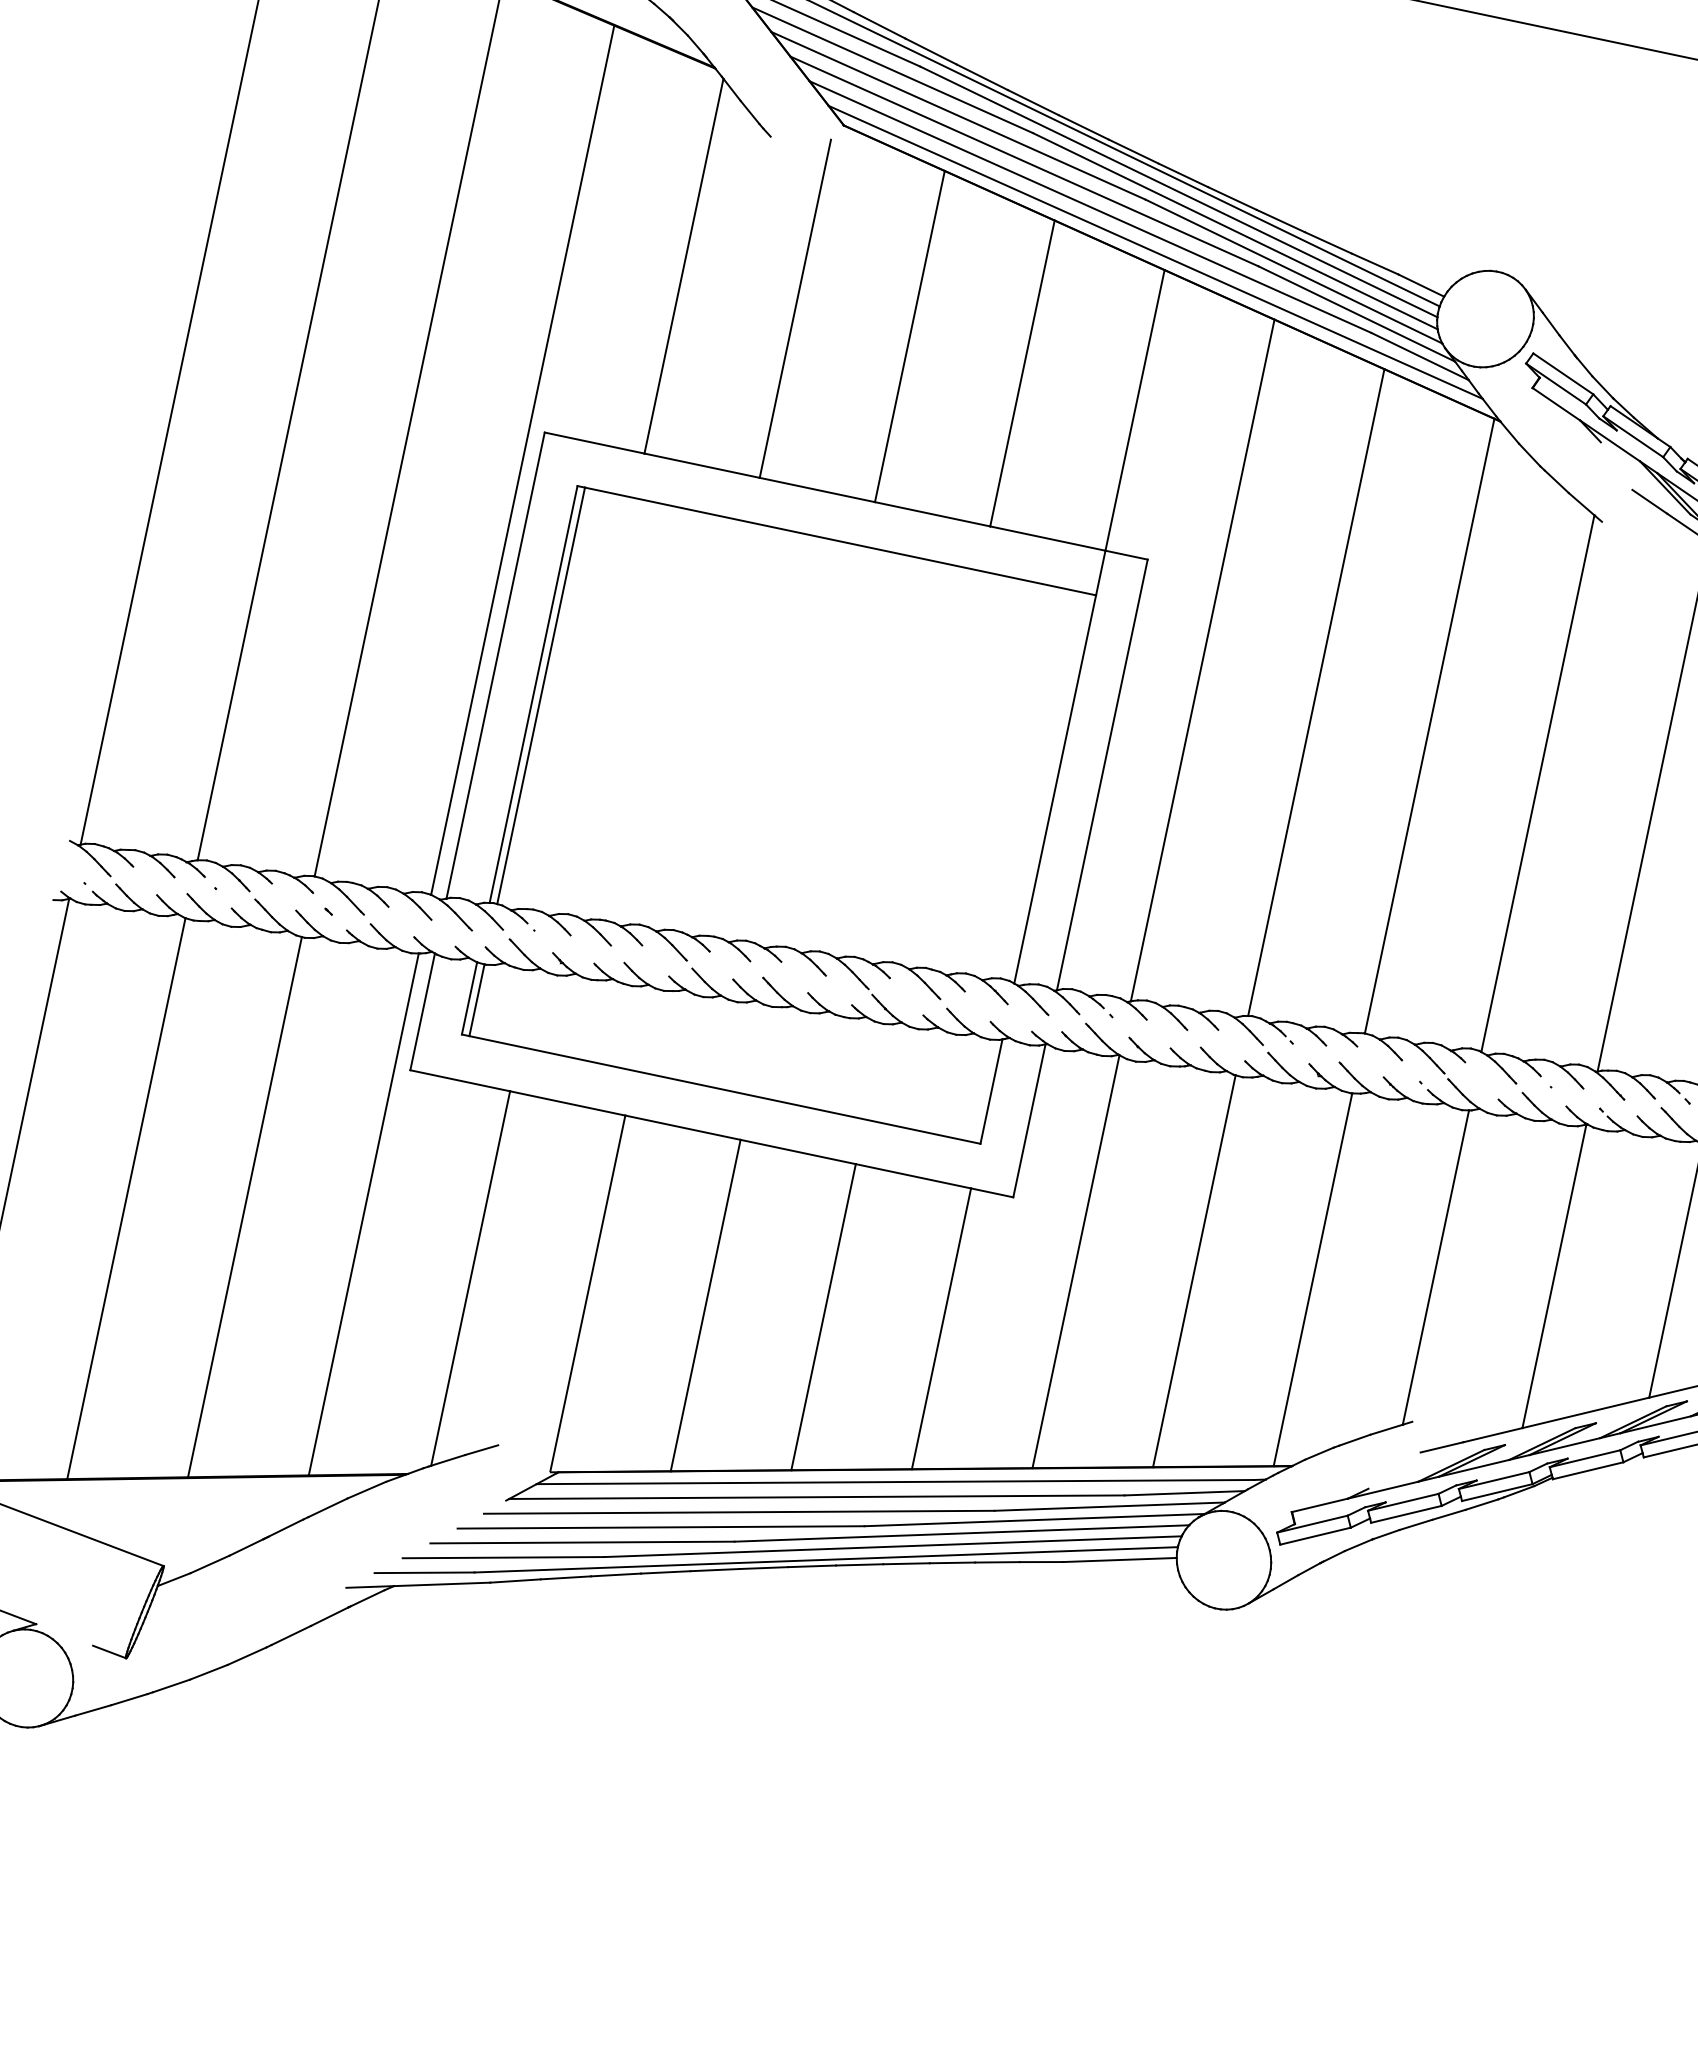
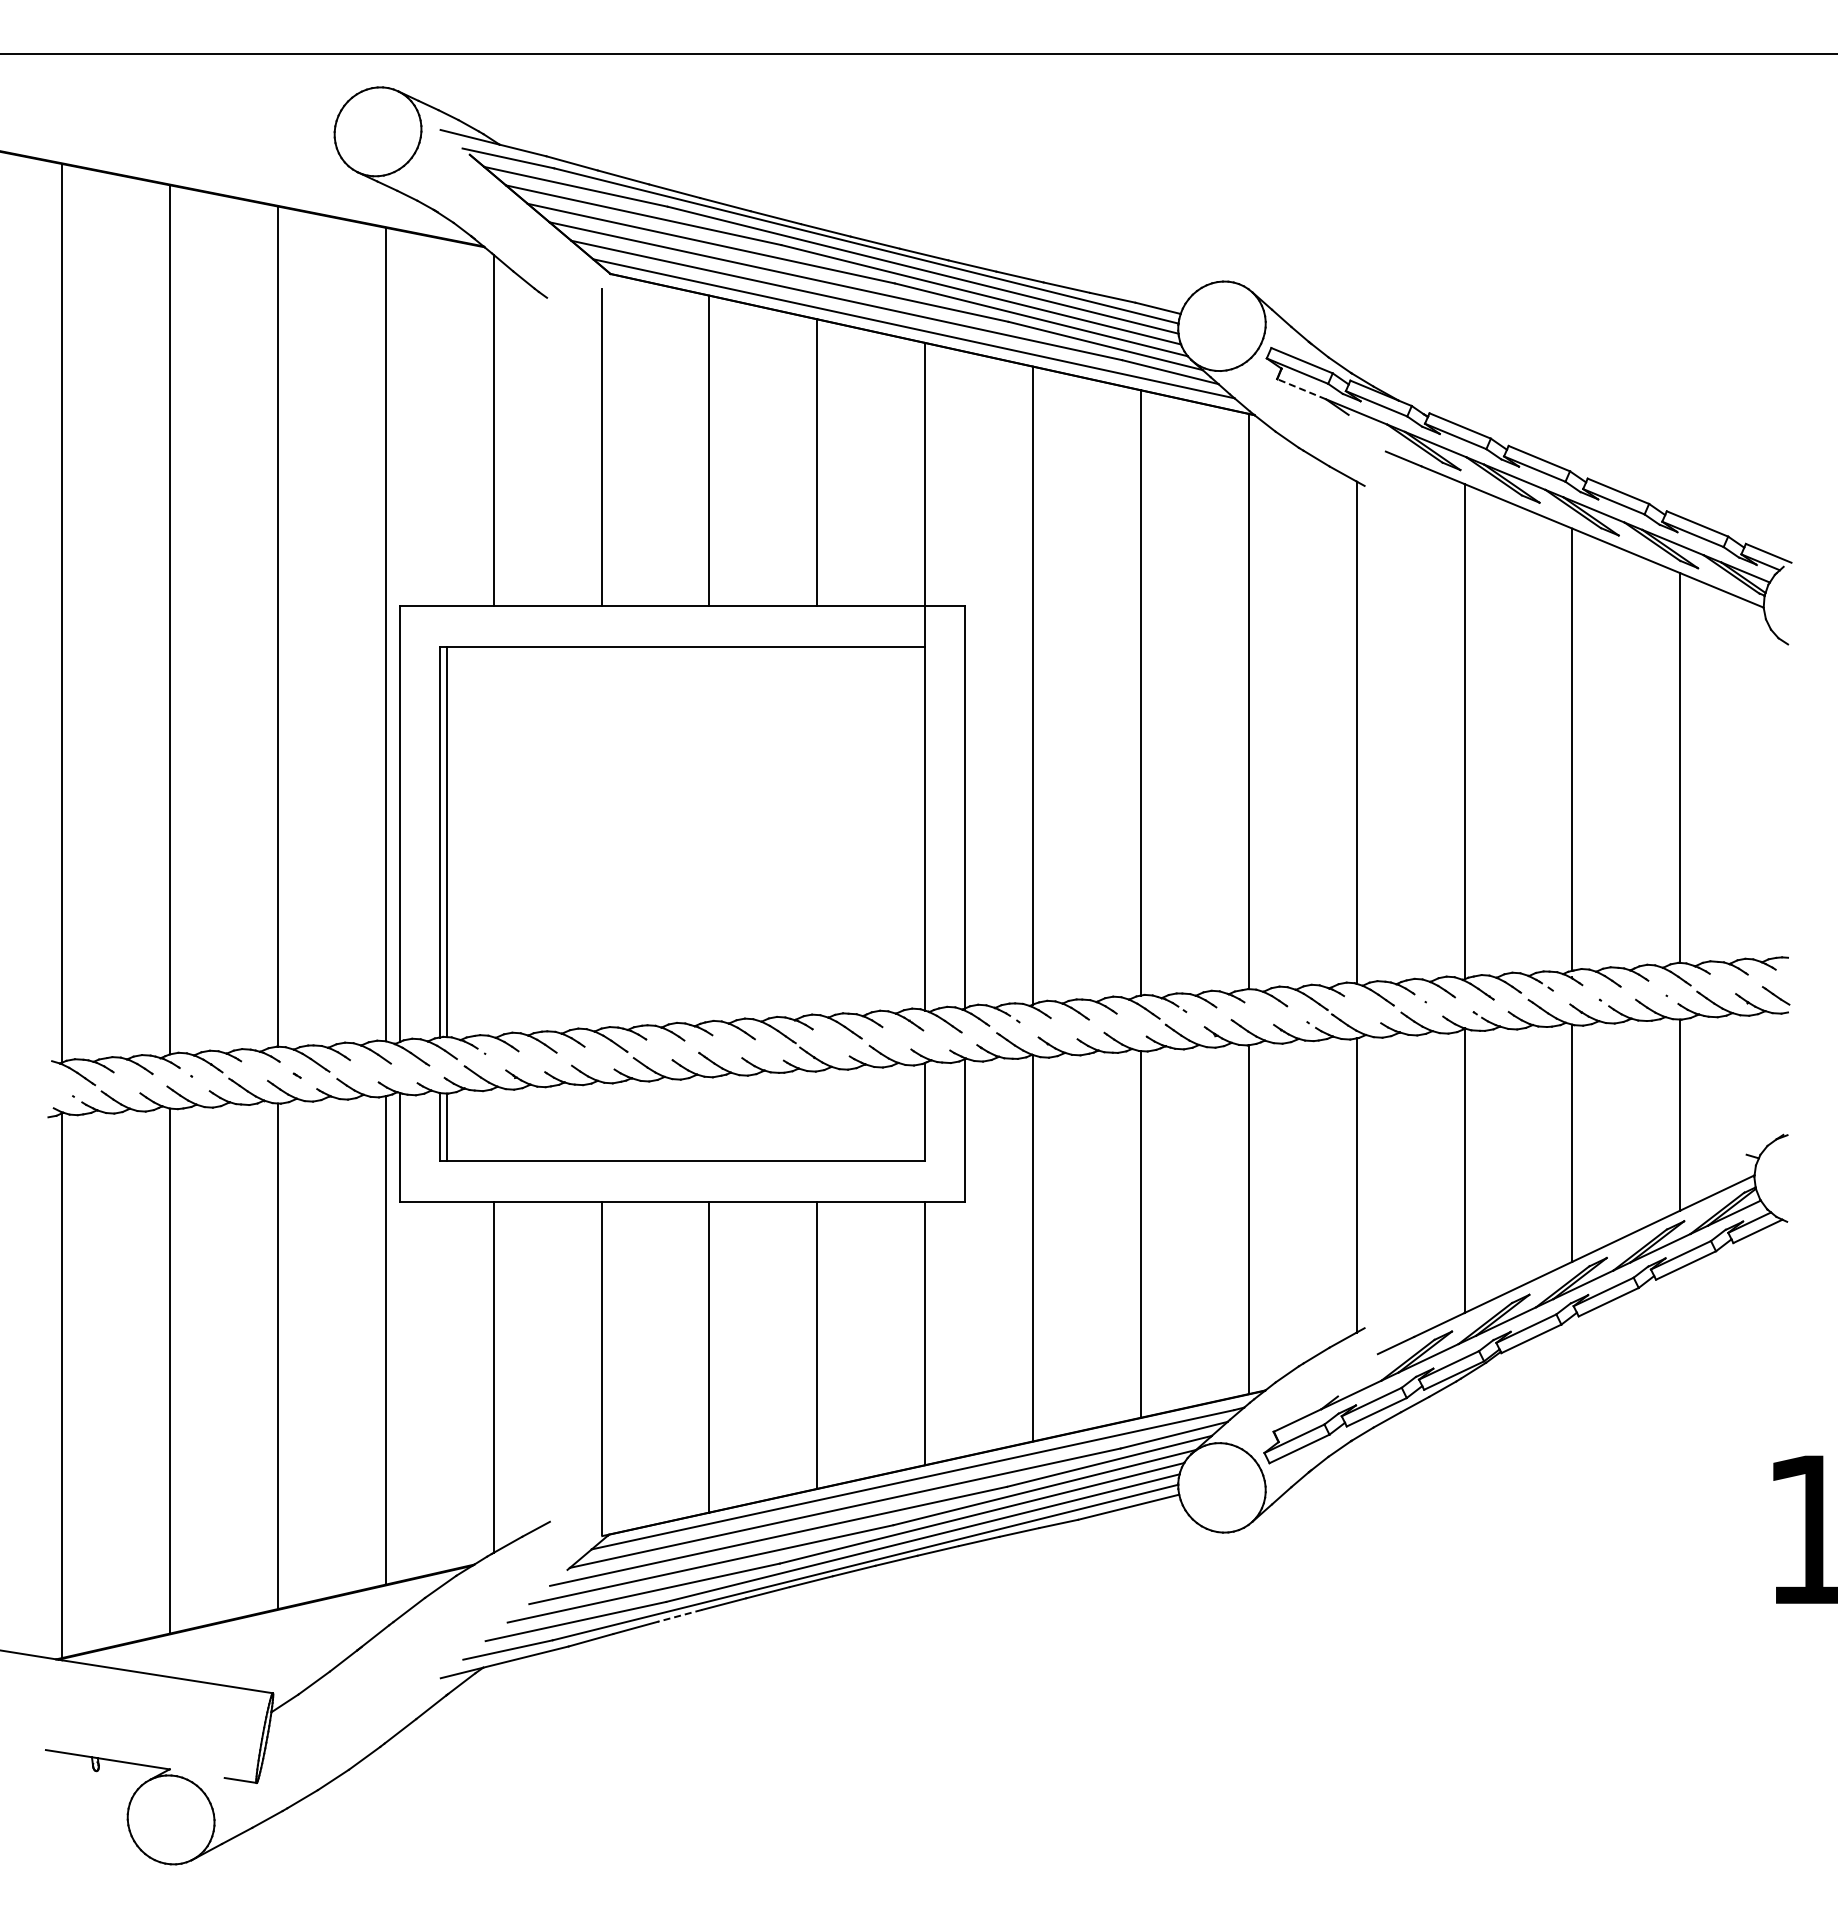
line: (1556, 404) -> (1301, 389), solid -> dashed
line: (616, 1574) -> (680, 1615), solid -> dashed

